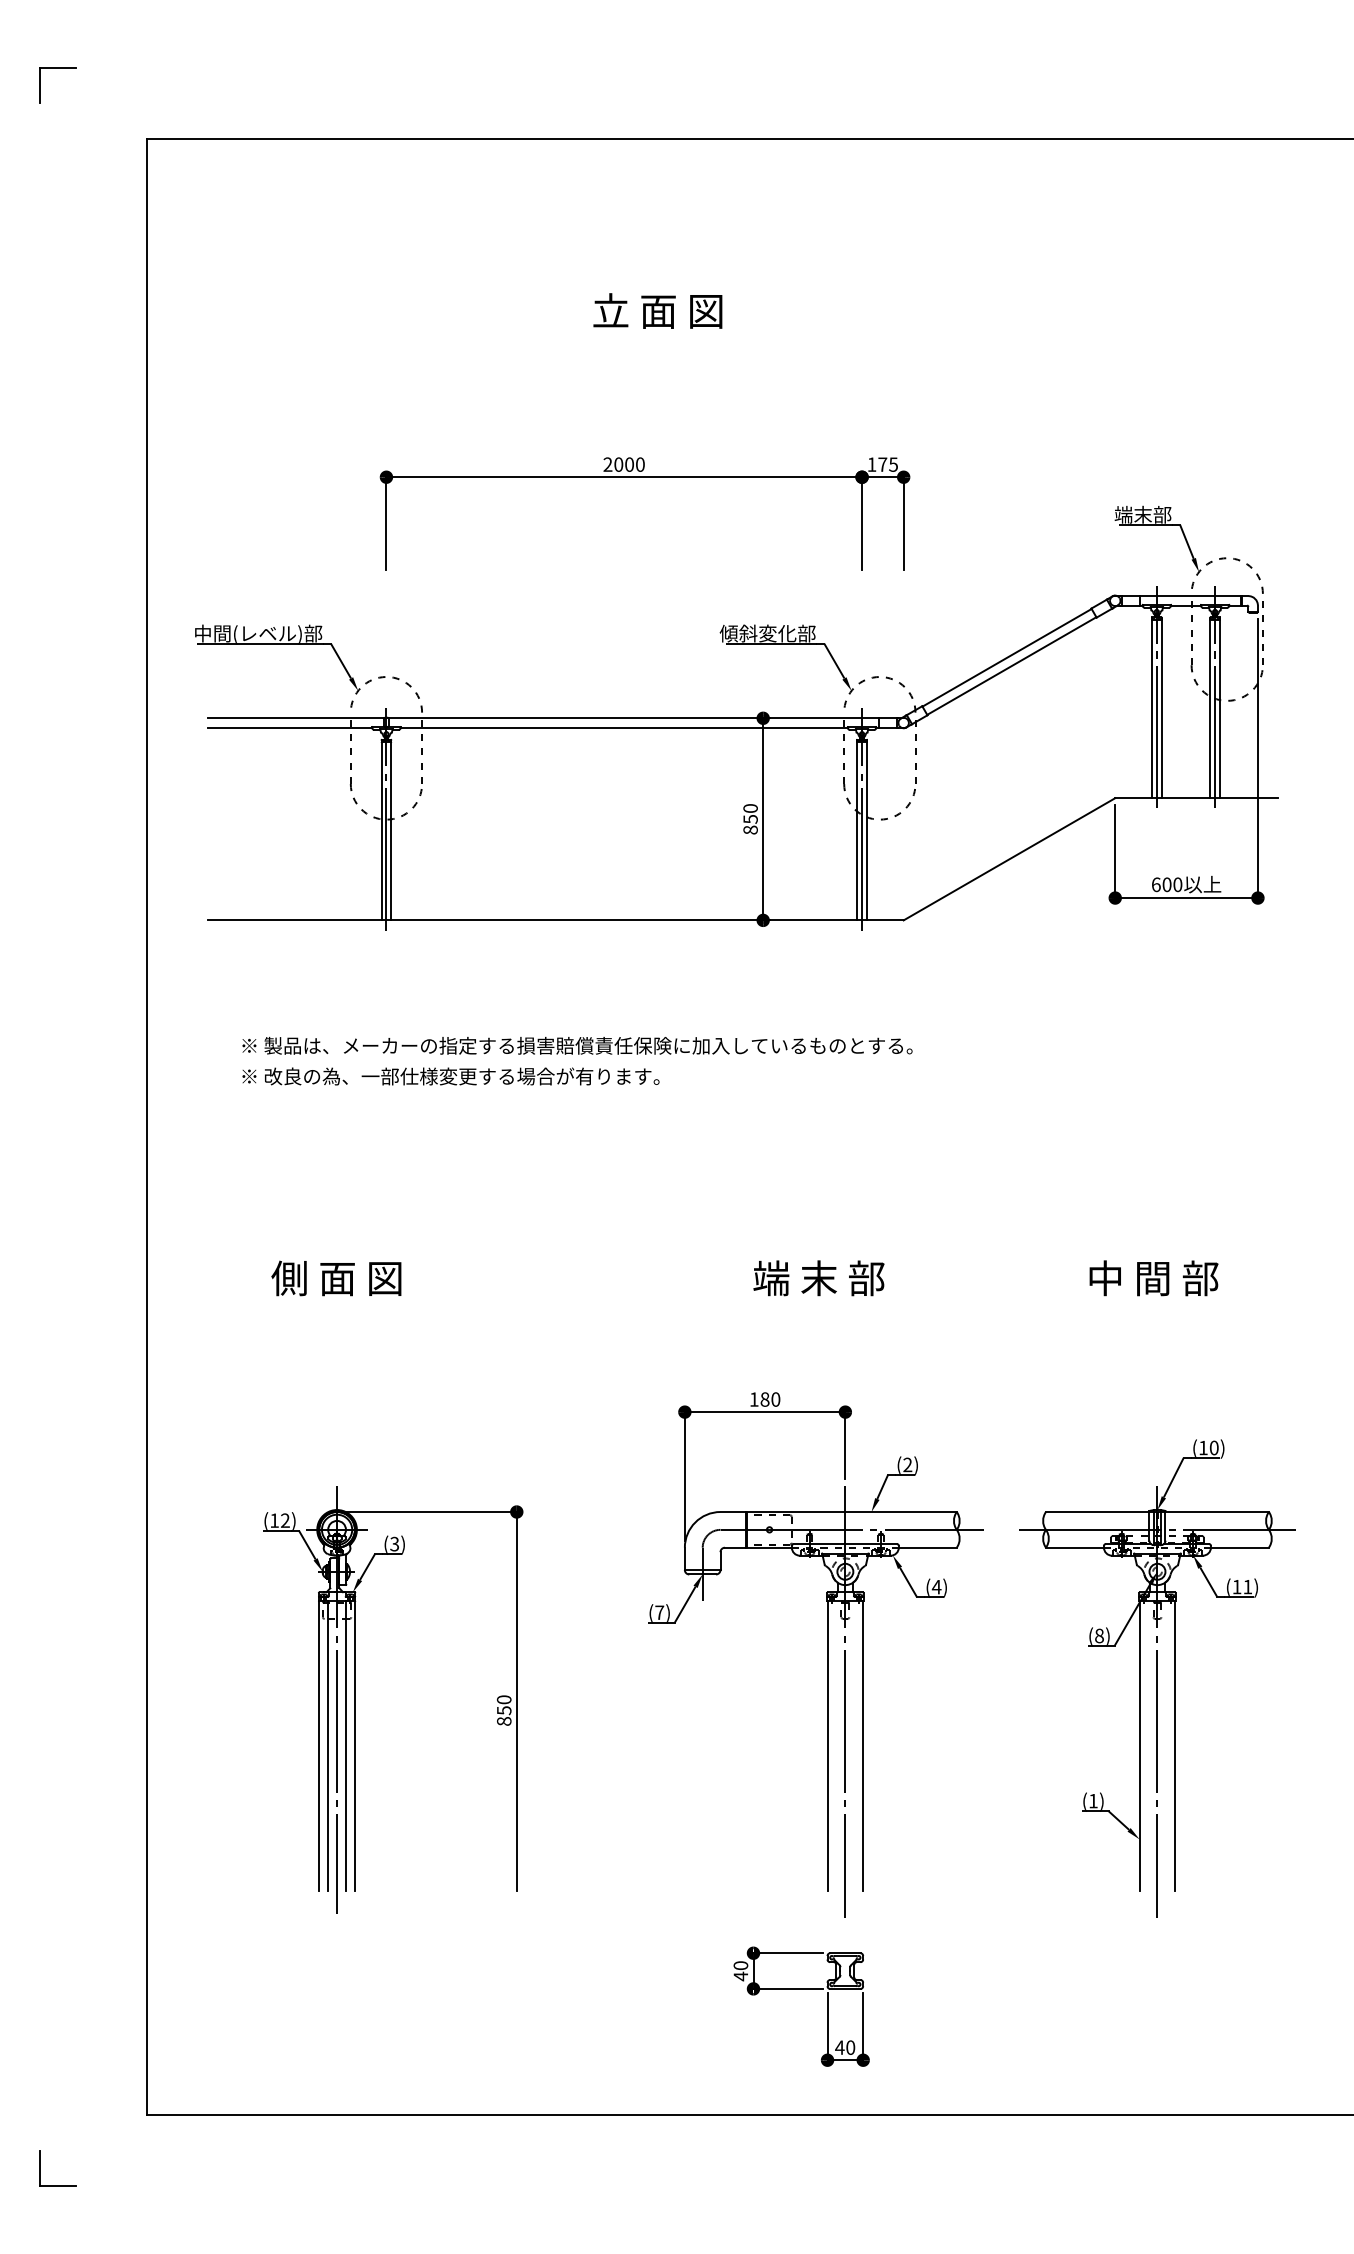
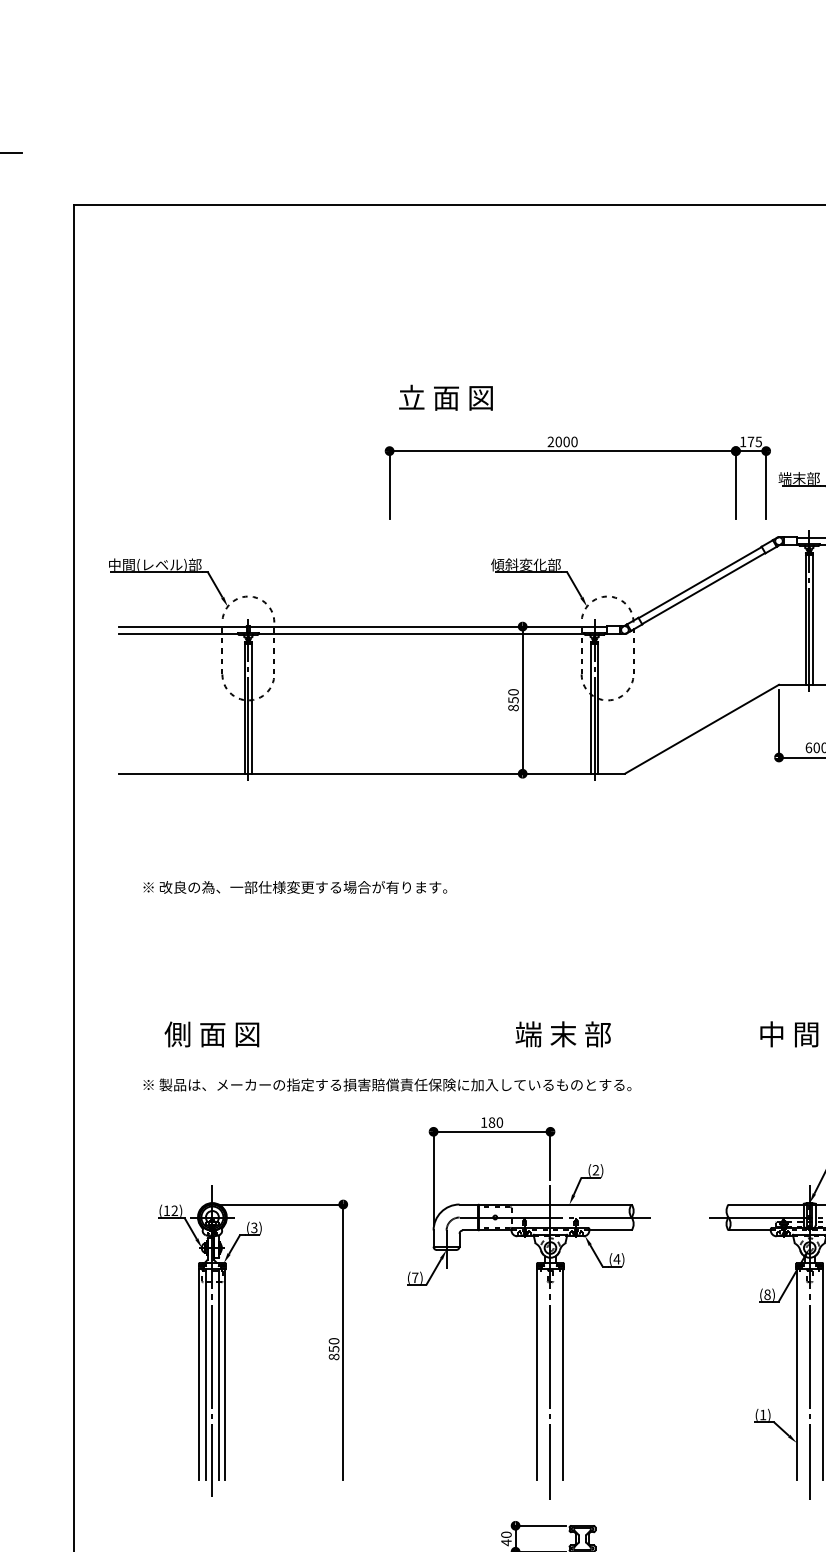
text: (657, 310) -> (445, 397), moved
part: (644, 477) -> (577, 451), moved
text: (577, 1045) -> (387, 1084), moved
part: (827, 1654) -> (537, 1308), moved

